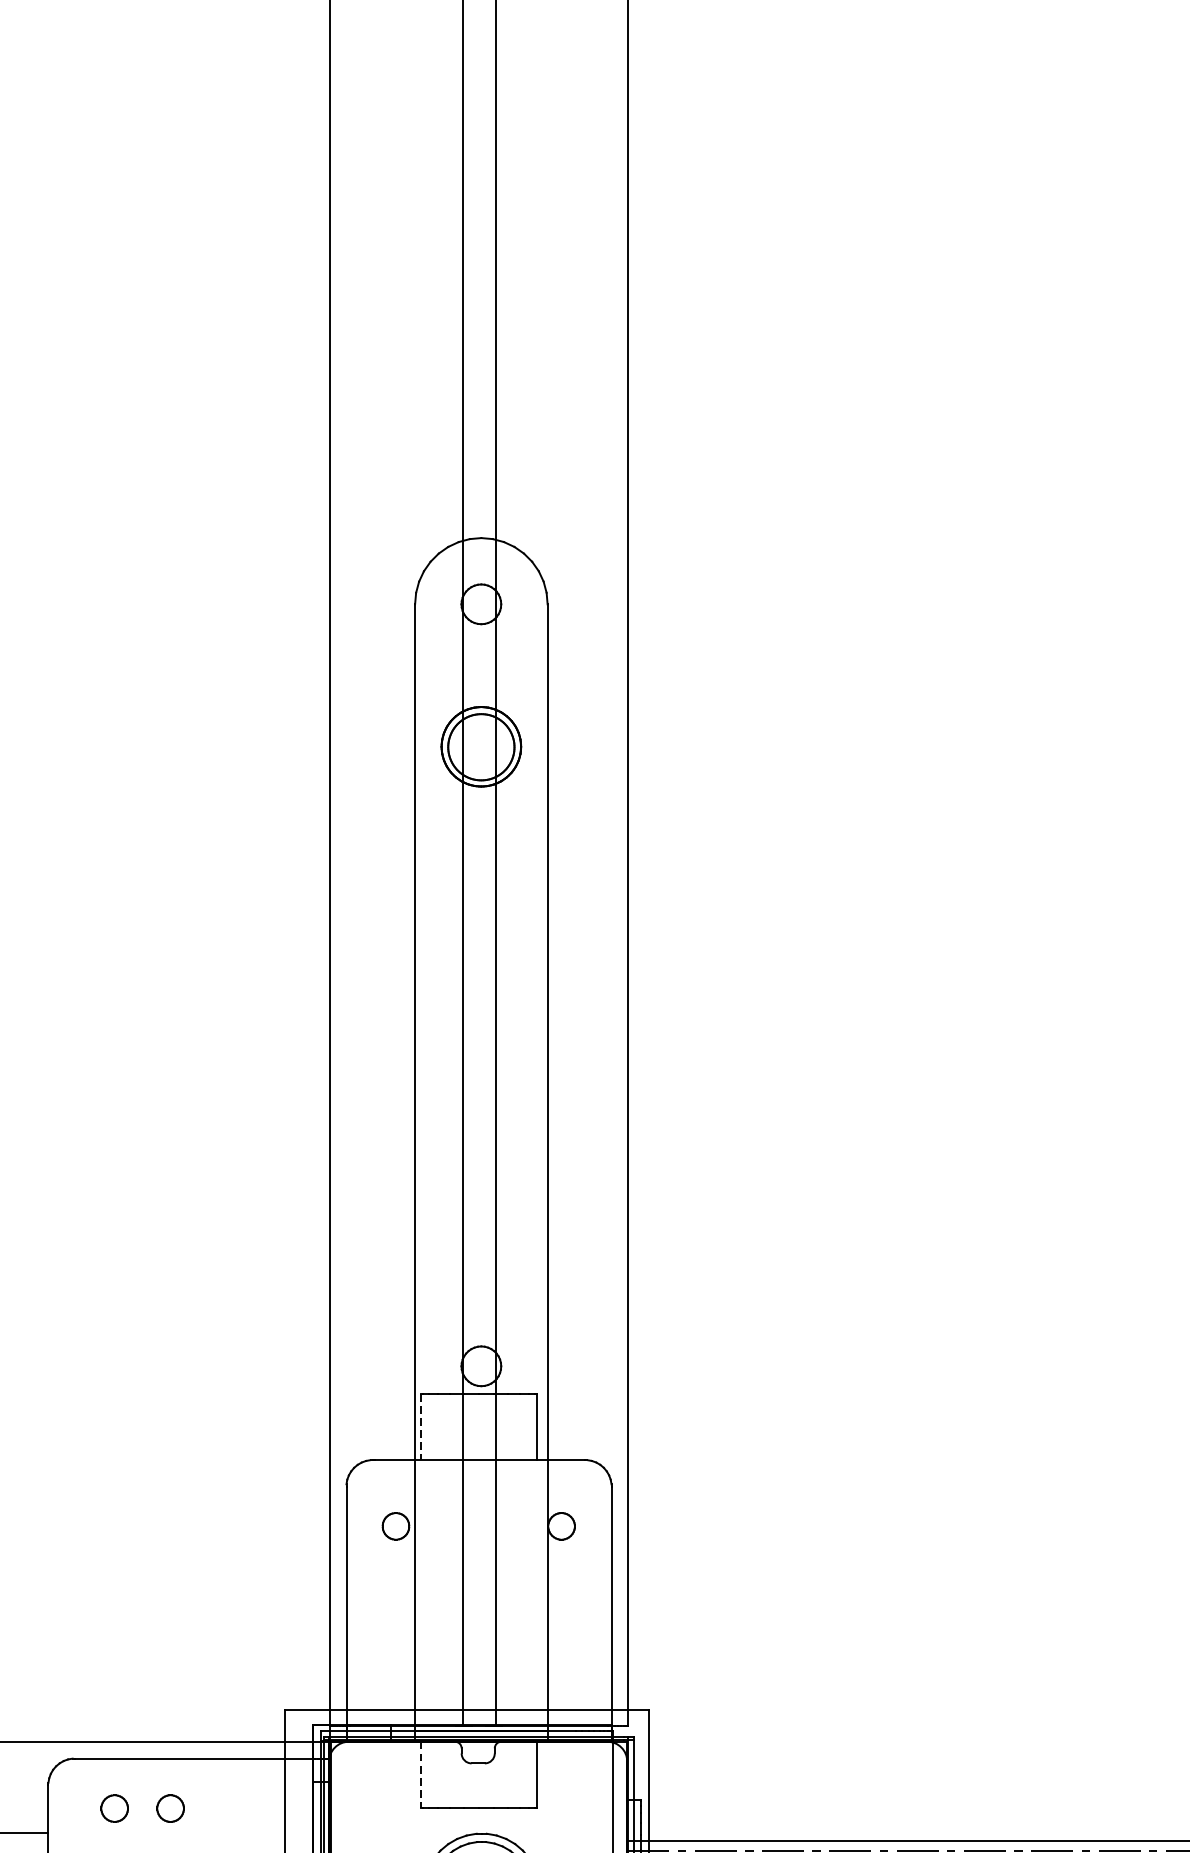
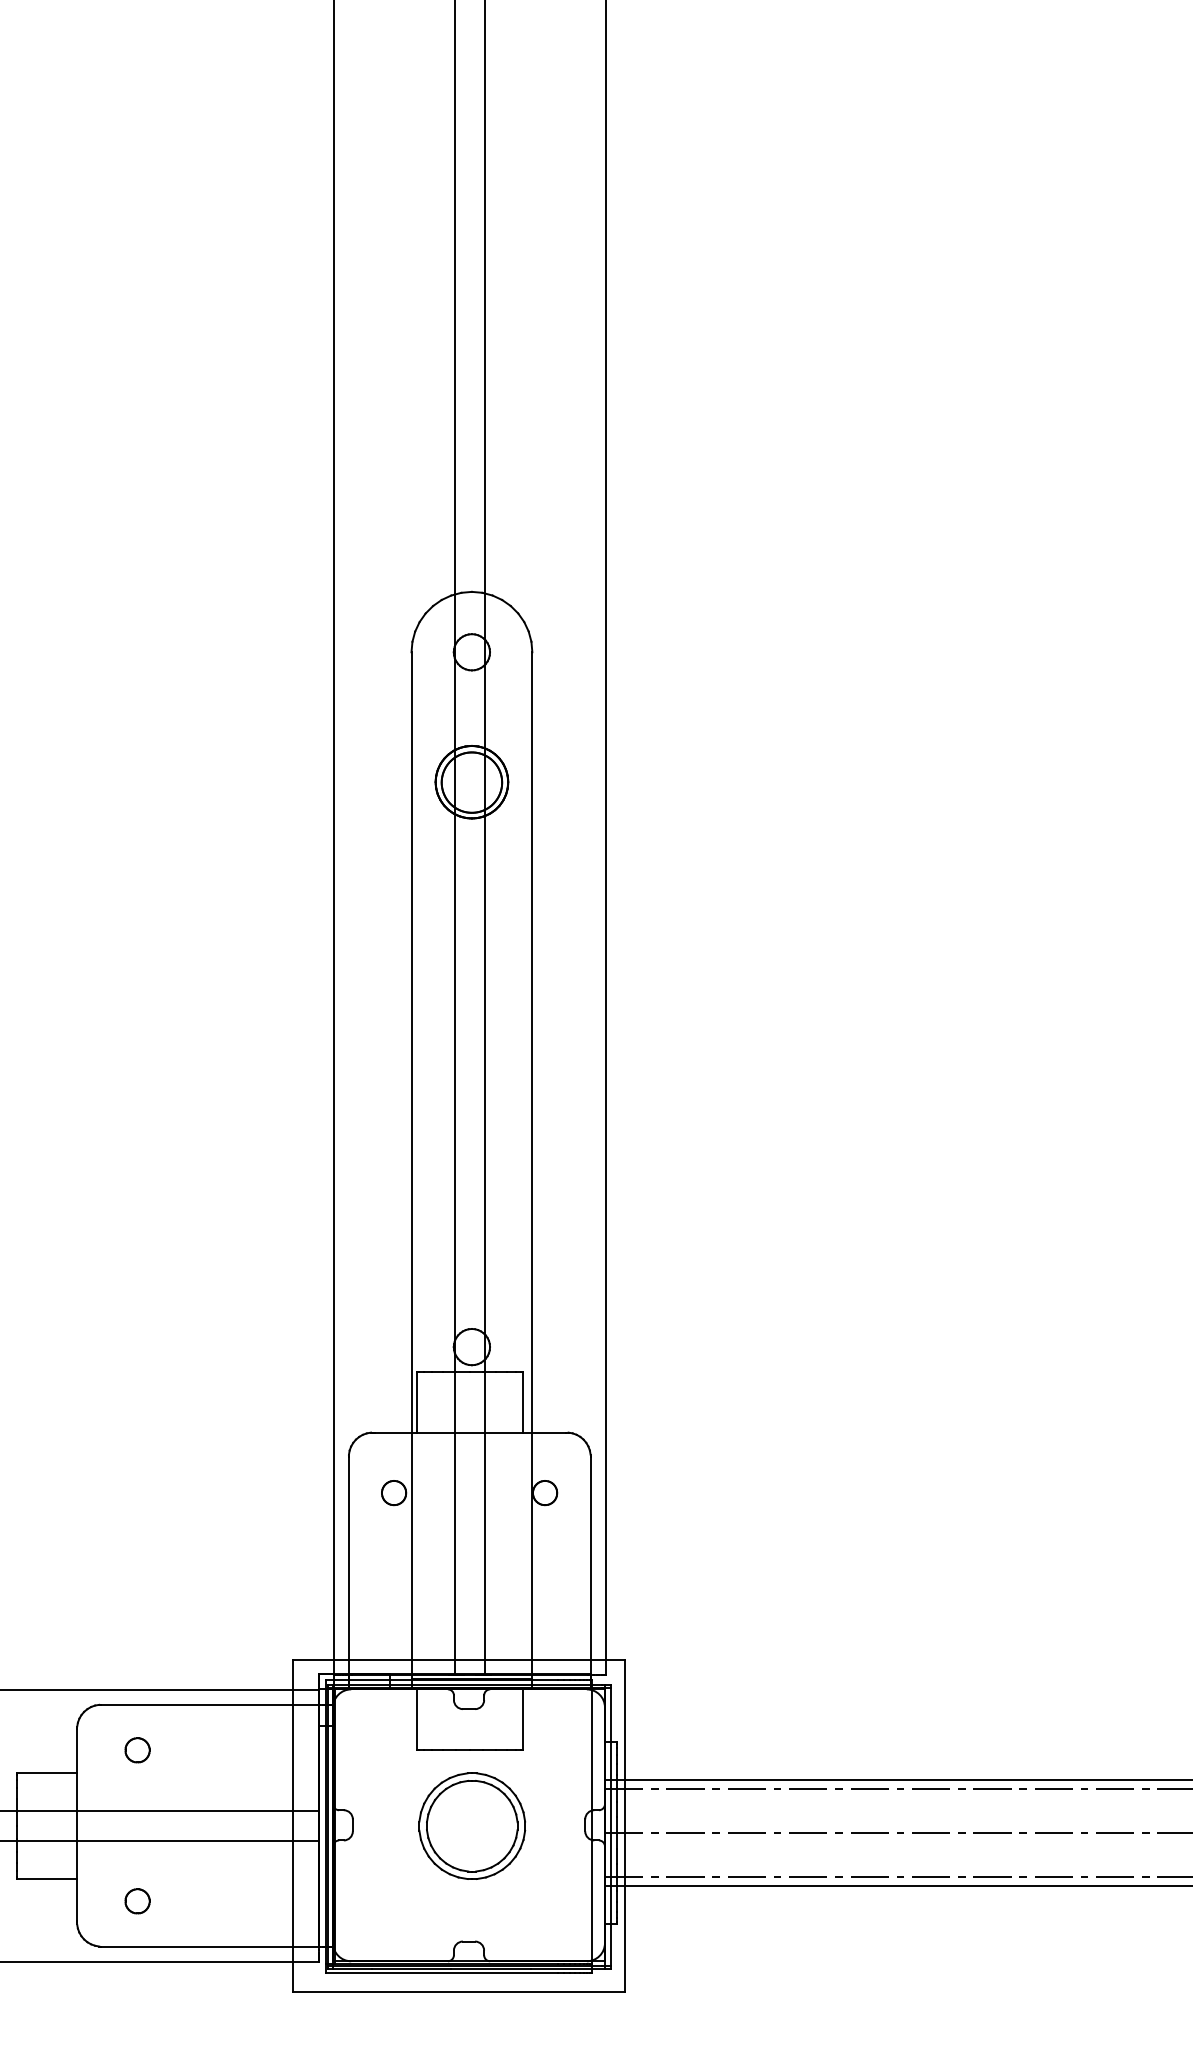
line: (420, 1427) -> (416, 1402), dashed -> solid
line: (420, 1775) -> (416, 1720), dashed -> solid
part: (170, 1808) -> (188, 1750), removed

